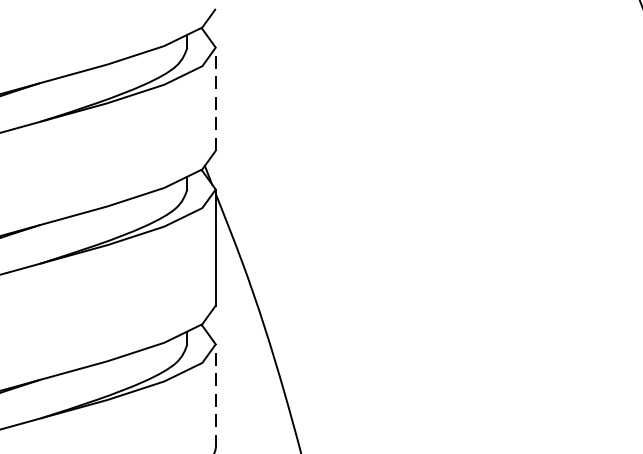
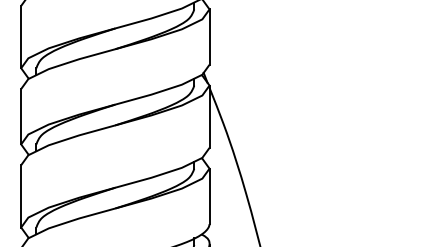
line: (215, 99) -> (209, 37), dashed -> solid
line: (215, 396) -> (209, 196), dashed -> solid

